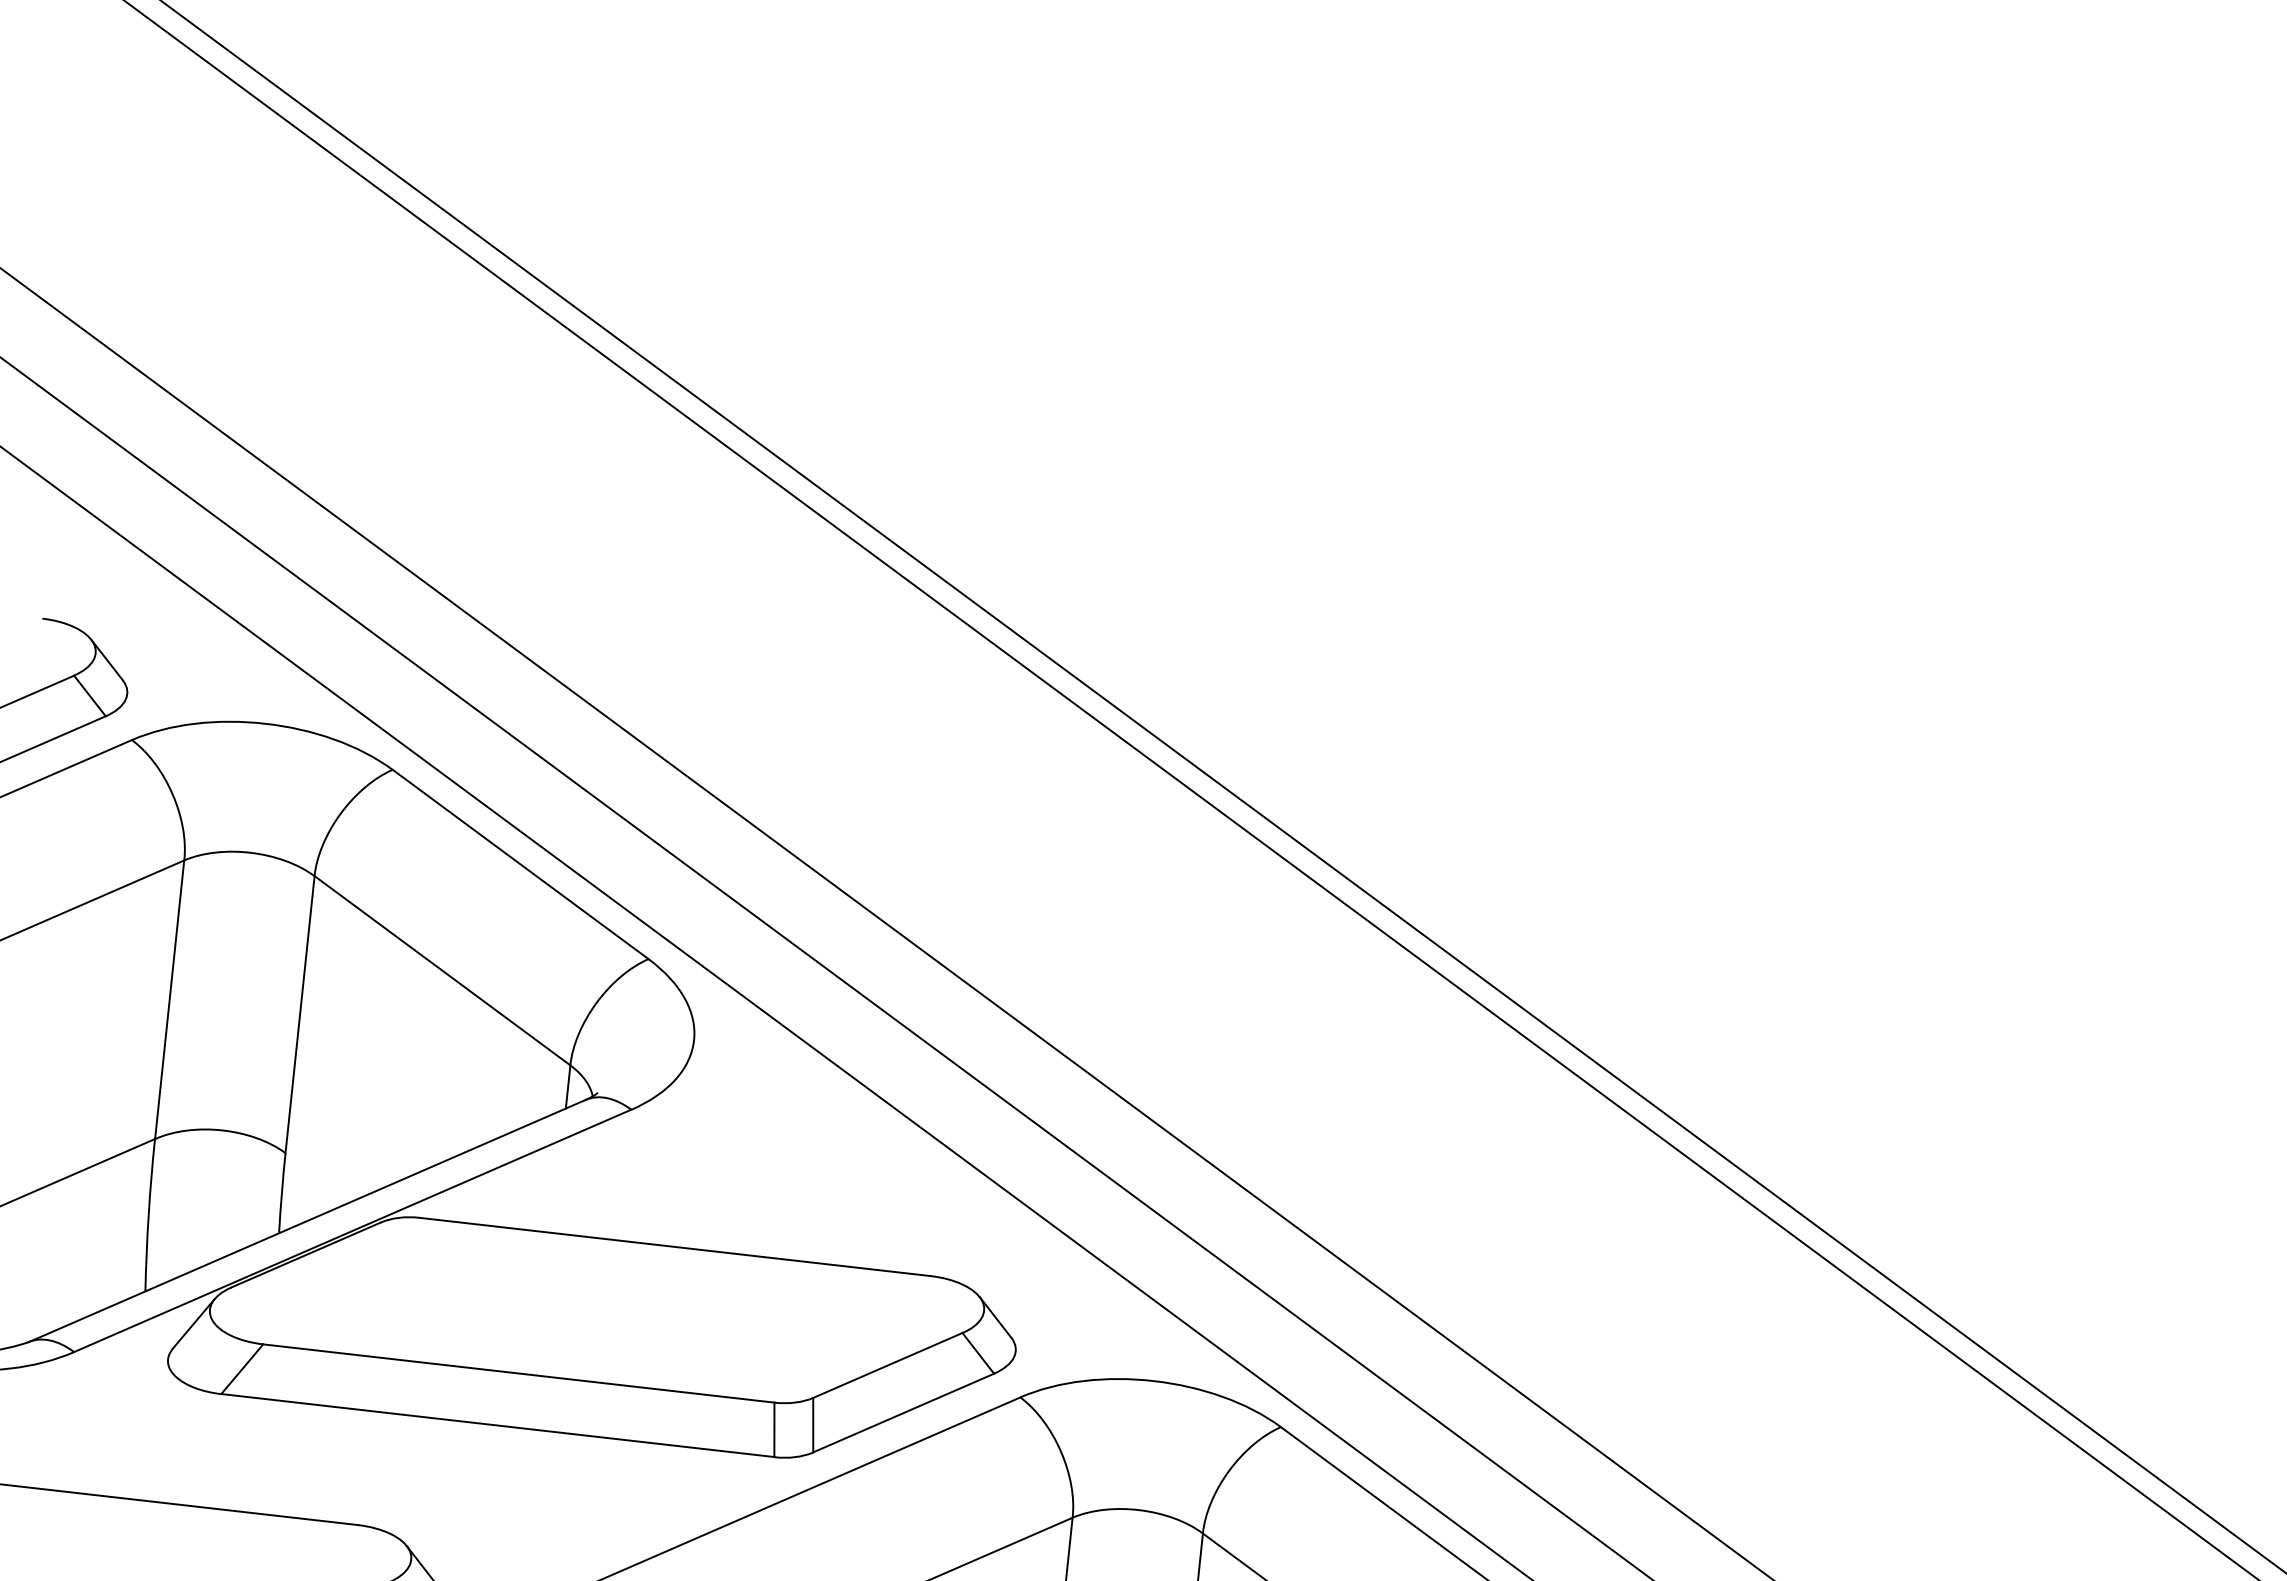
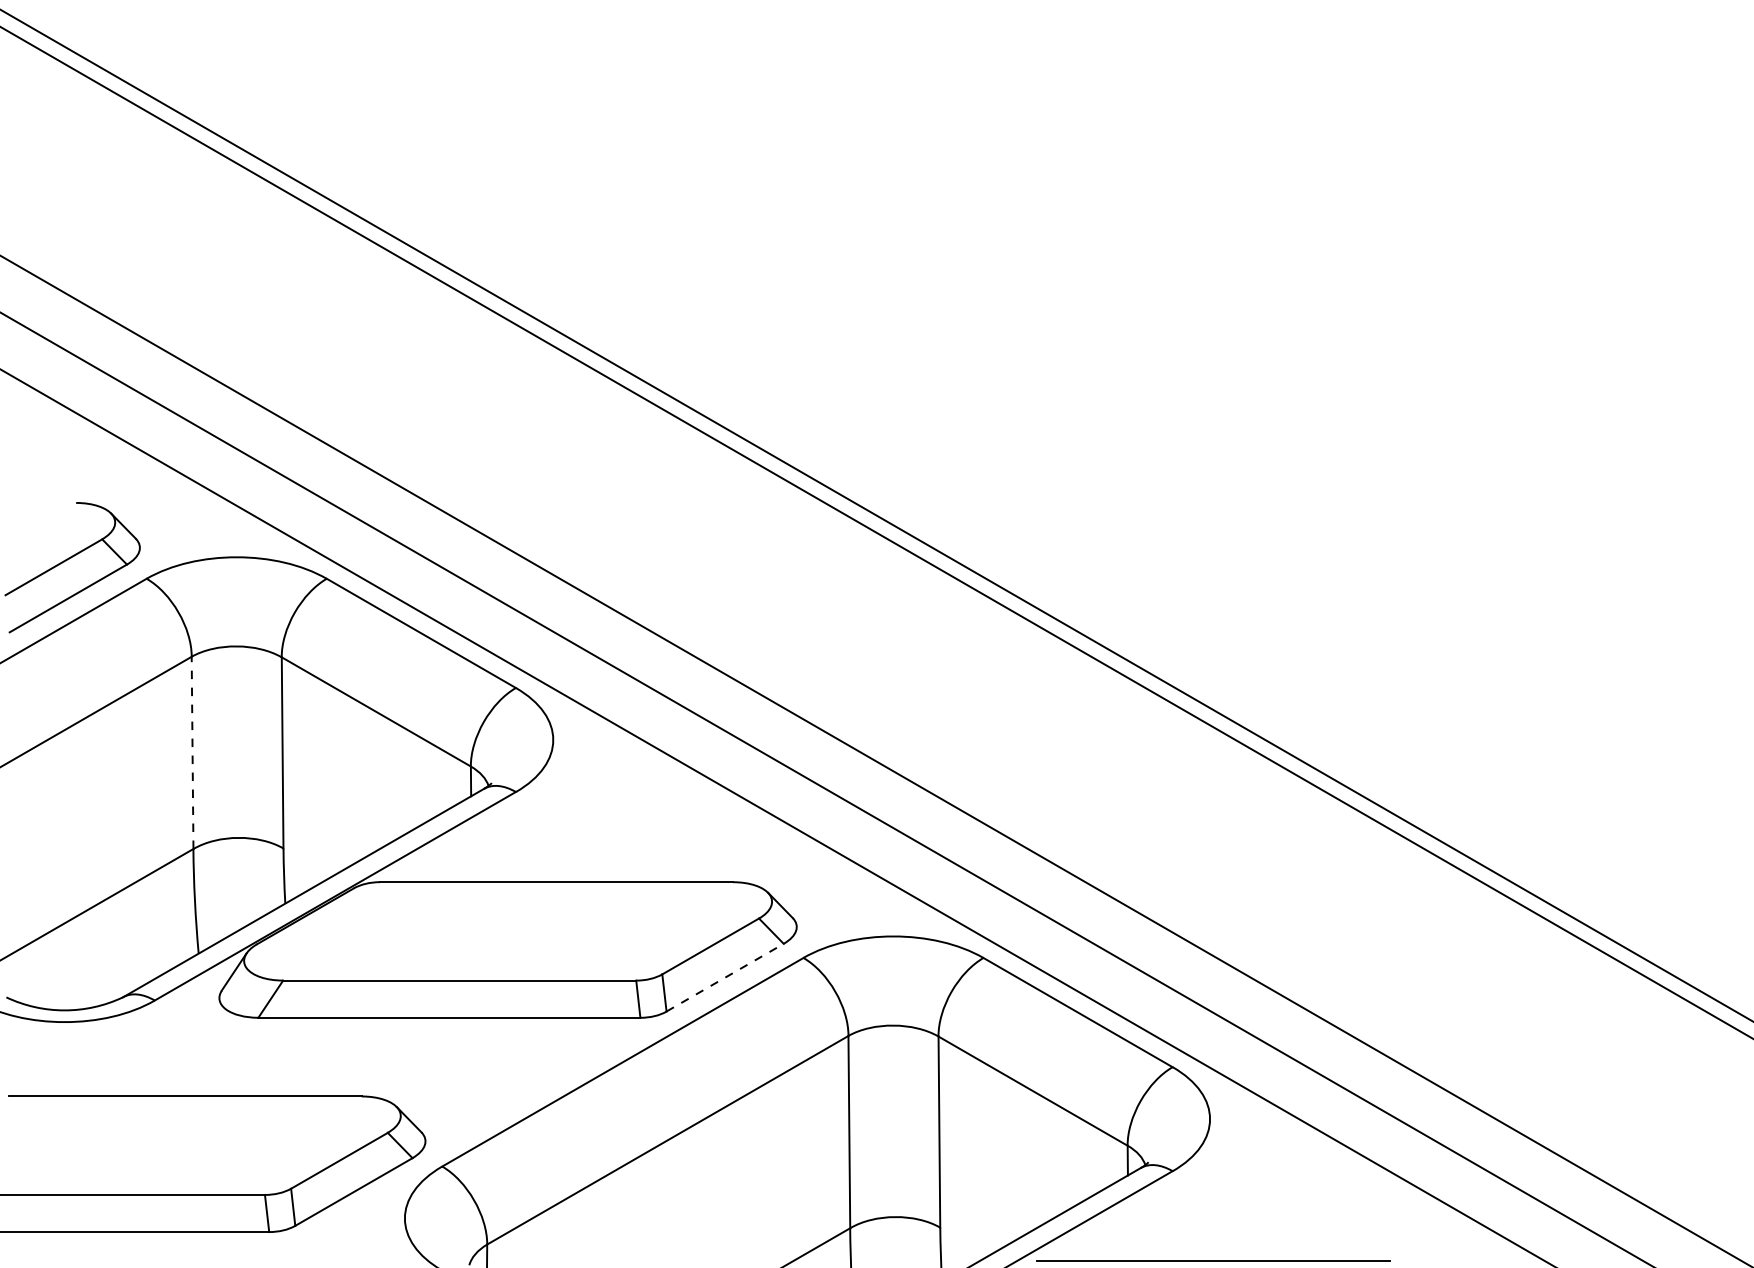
line: (169, 999) -> (192, 752), solid -> dashed
line: (904, 1412) -> (725, 977), solid -> dashed

